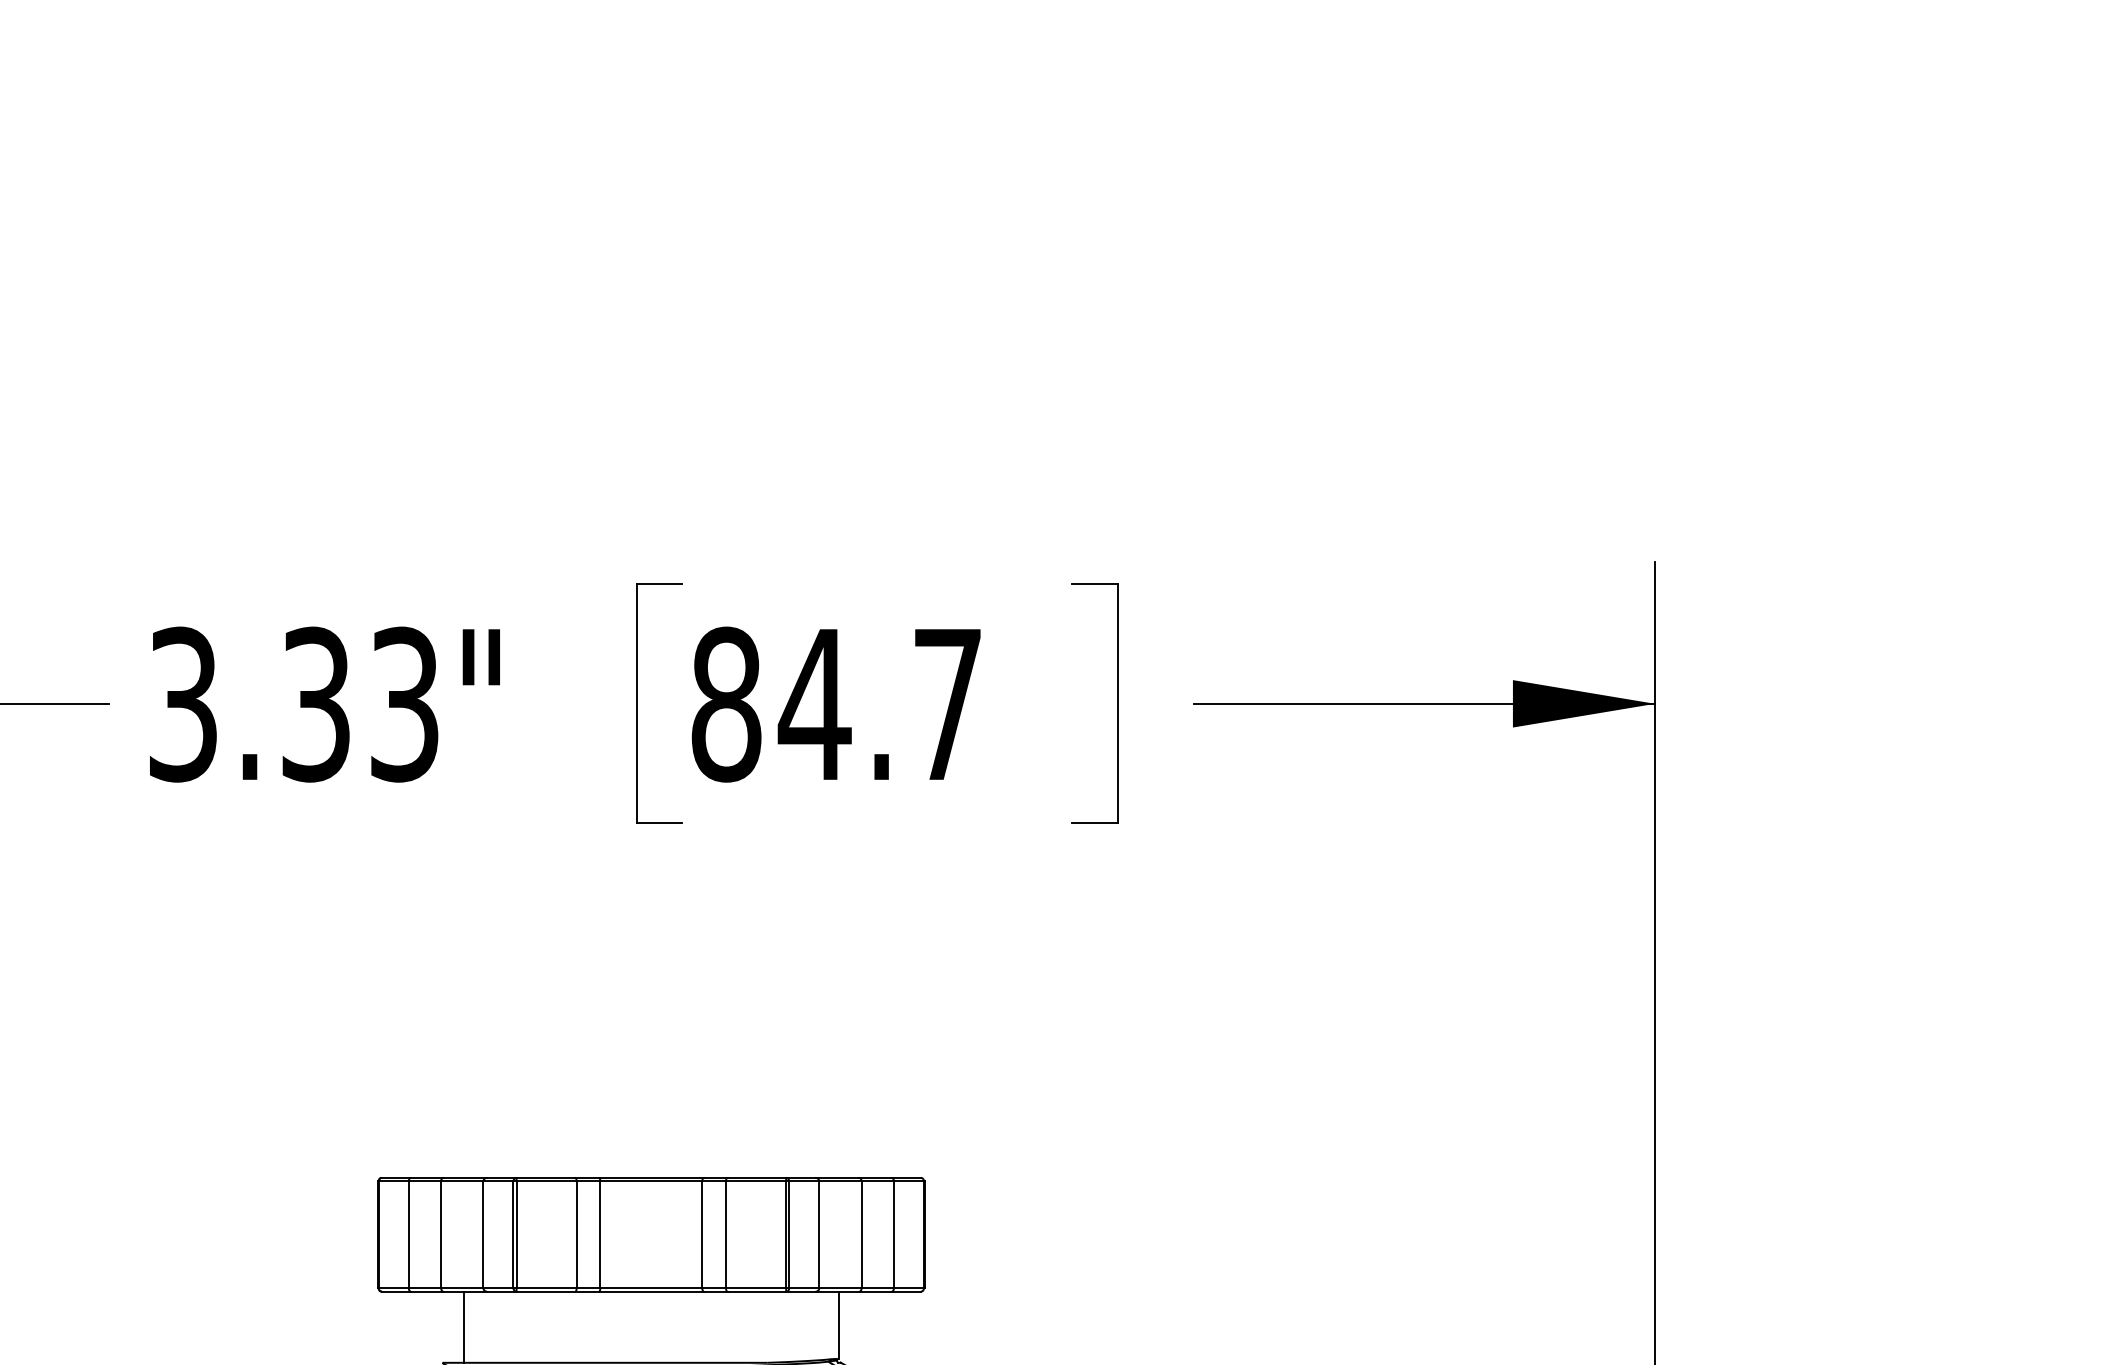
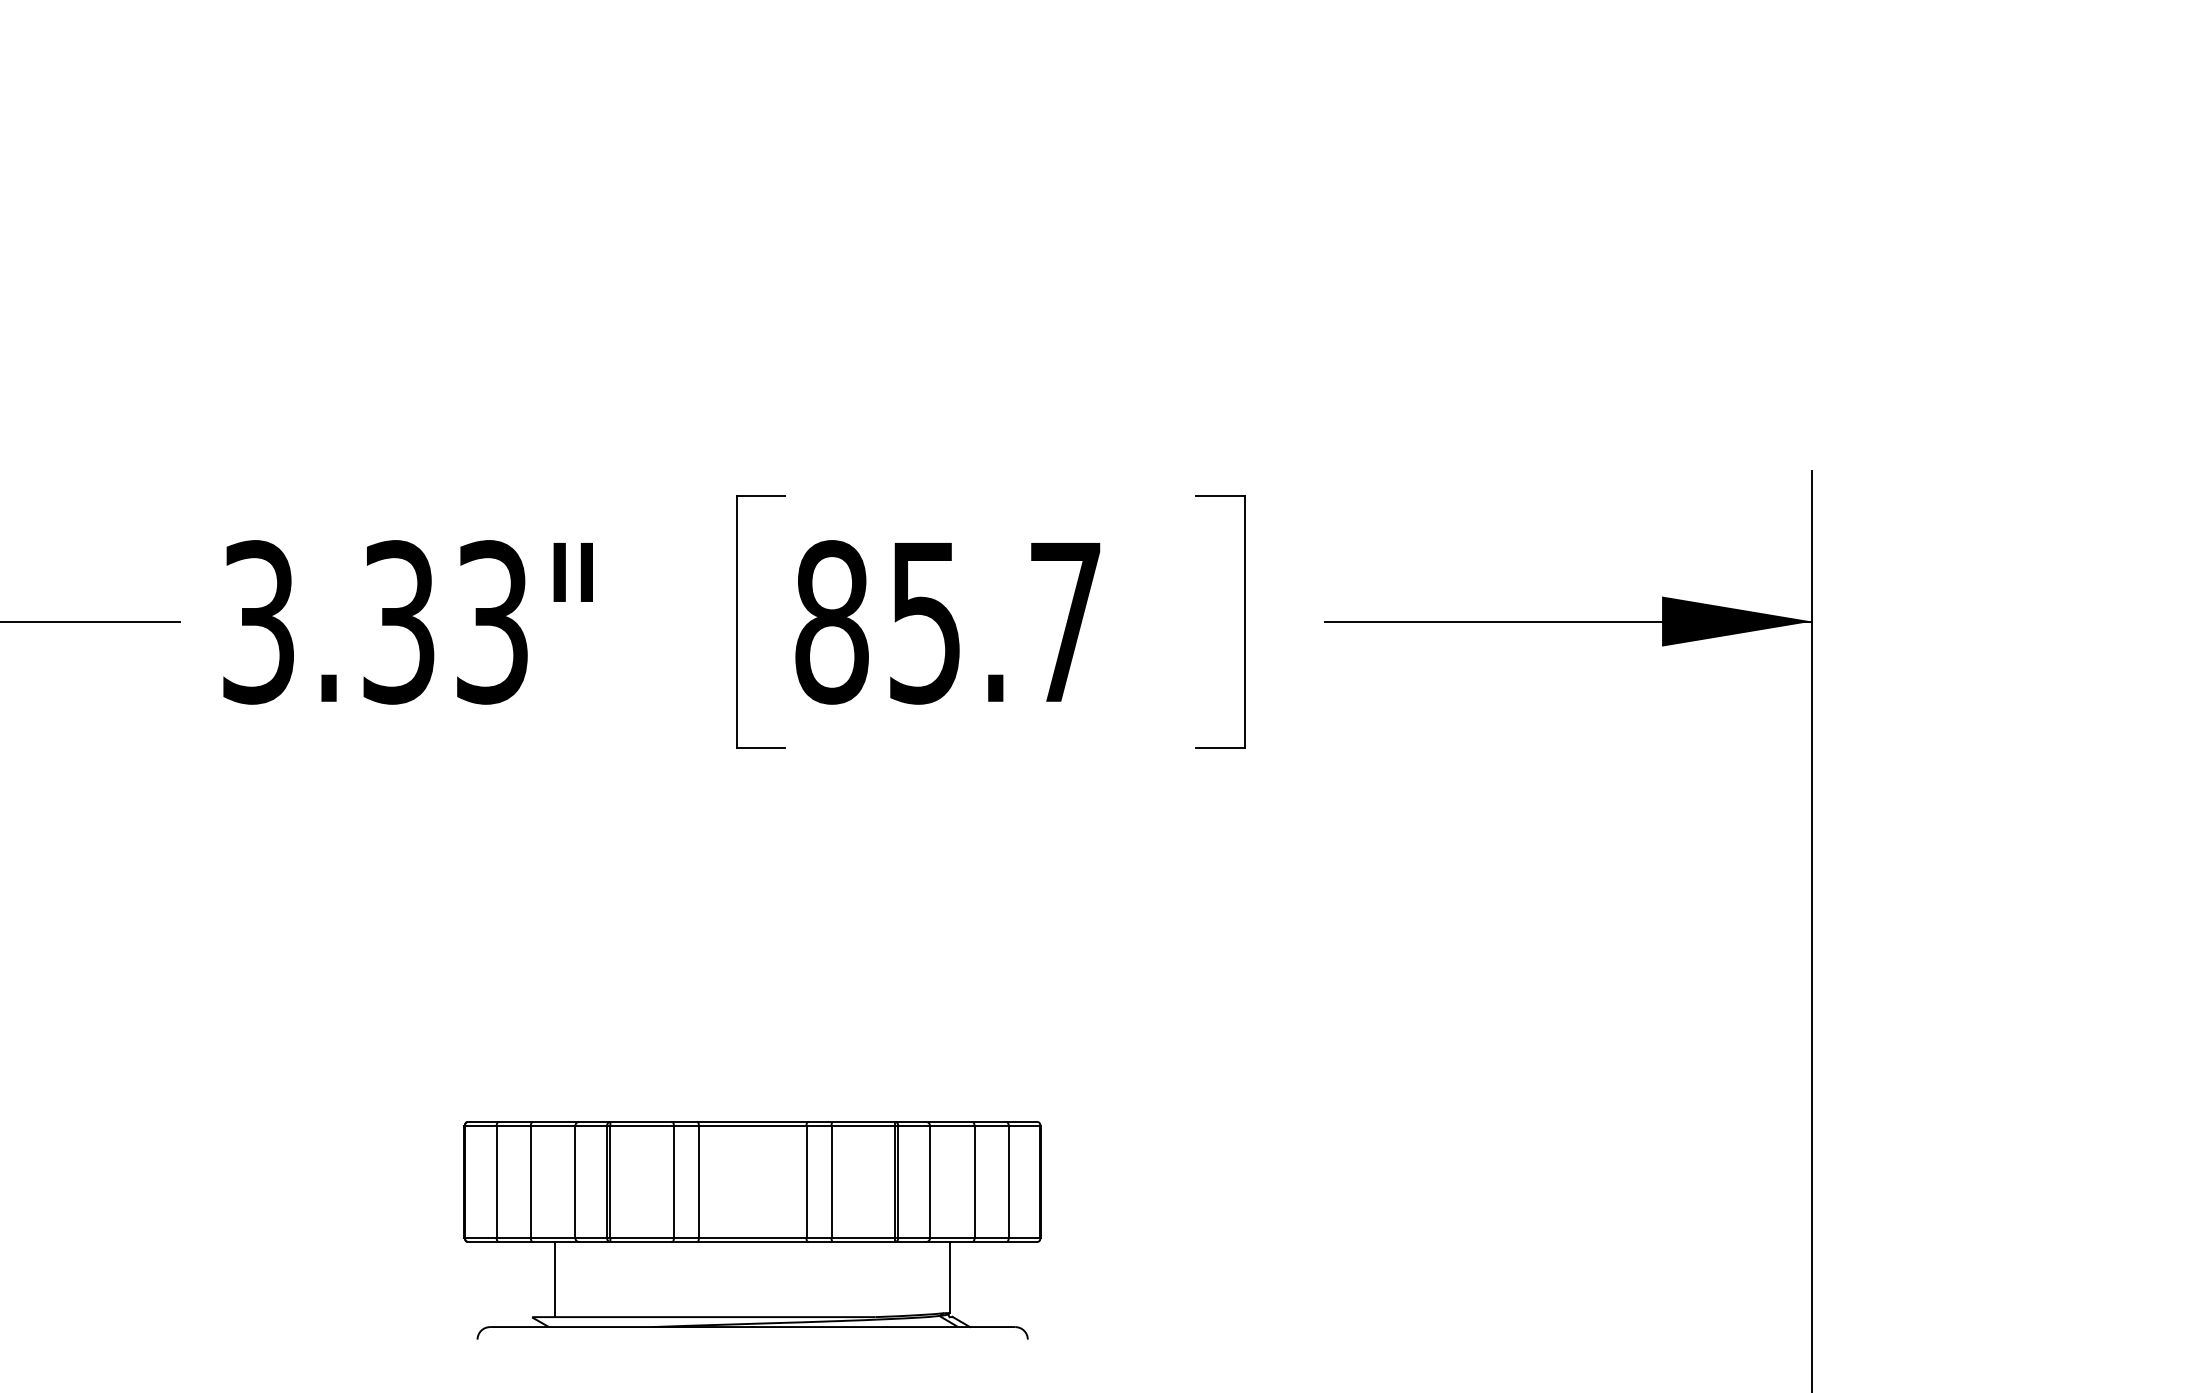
text: (814, 705) -> (924, 623), 84.7 -> 85.7

